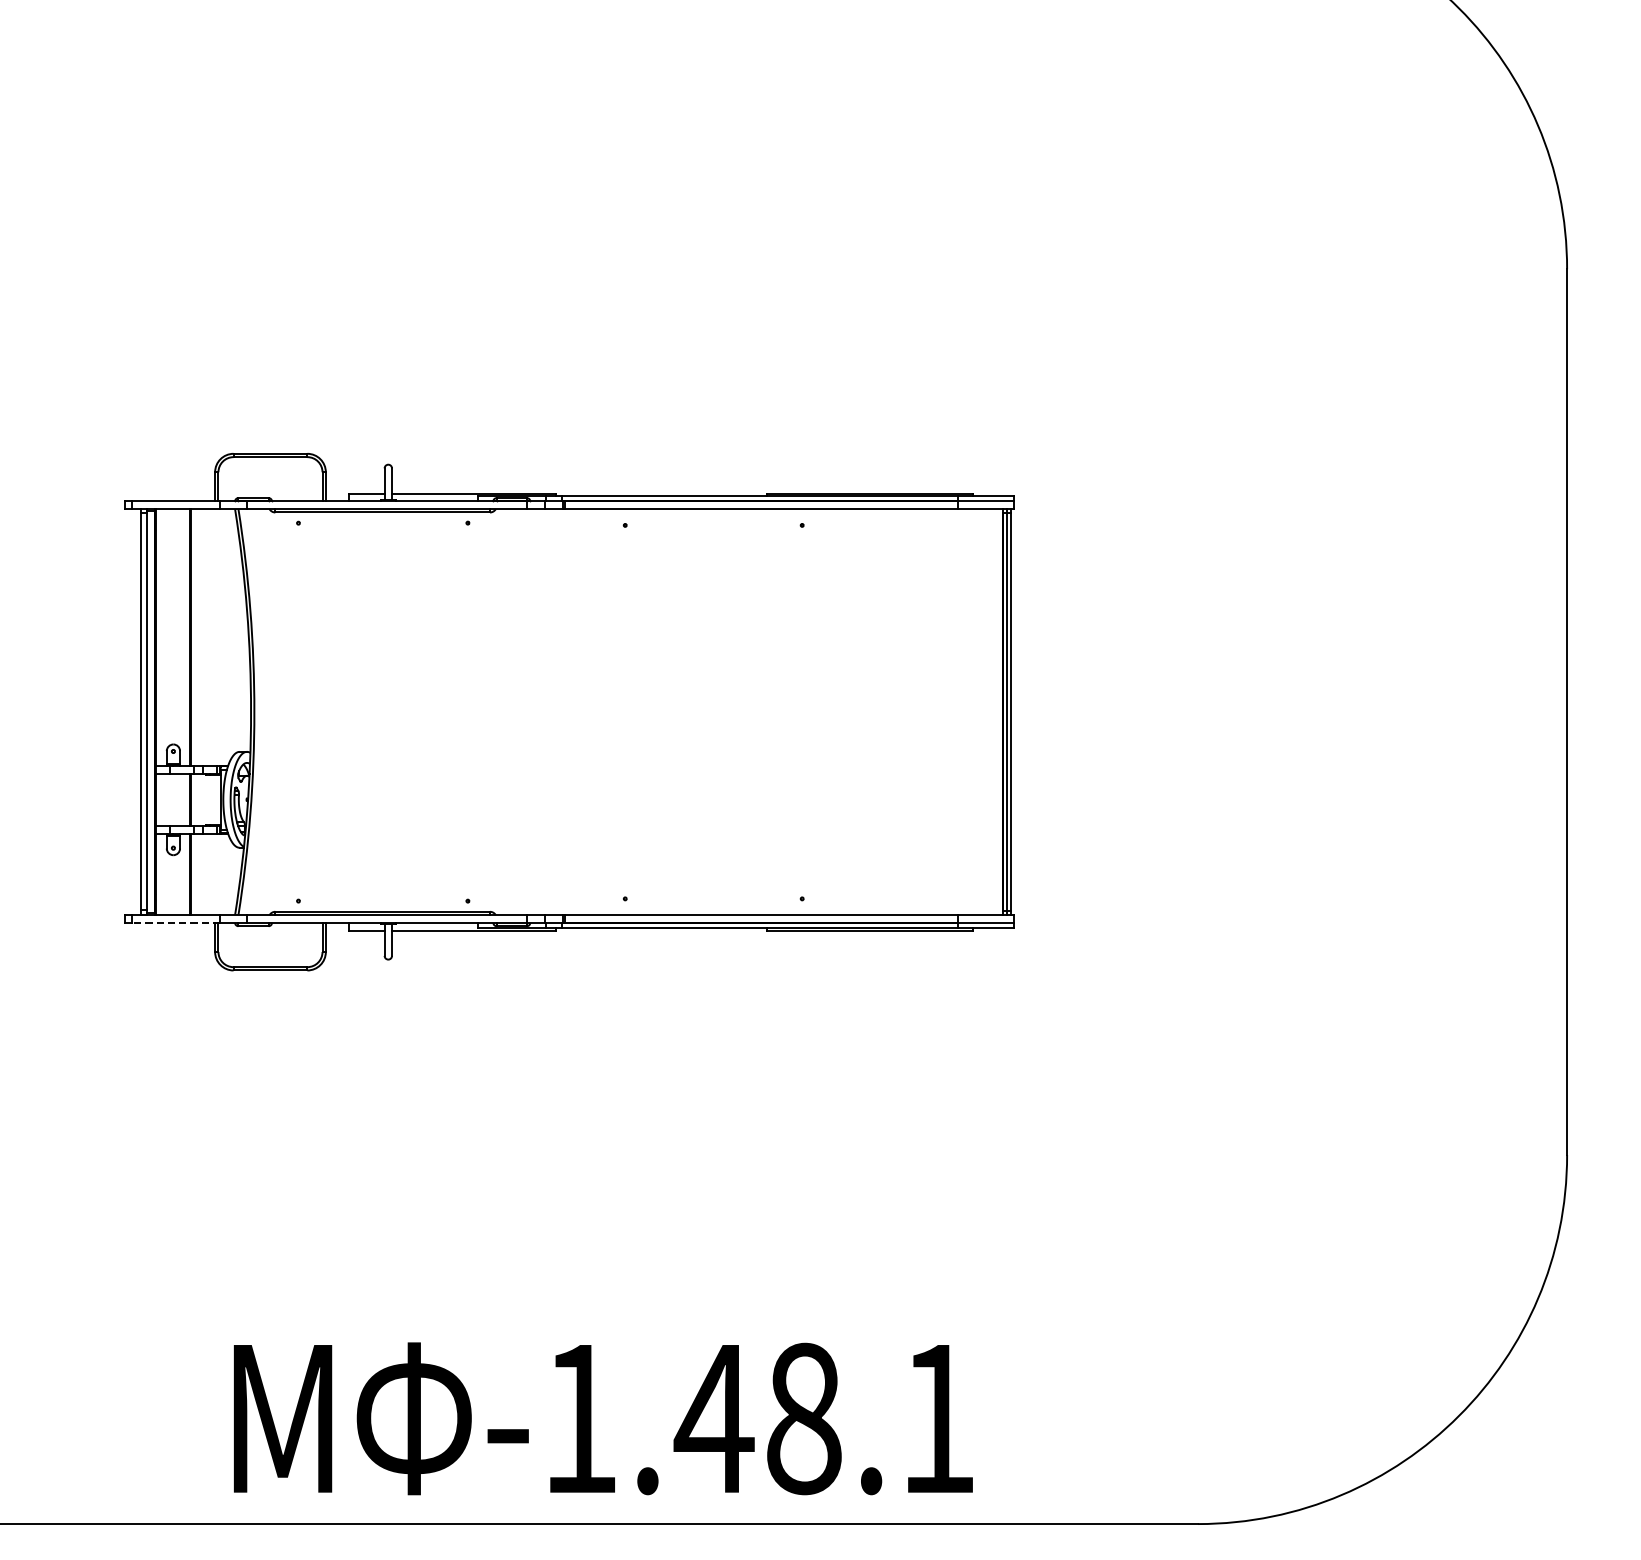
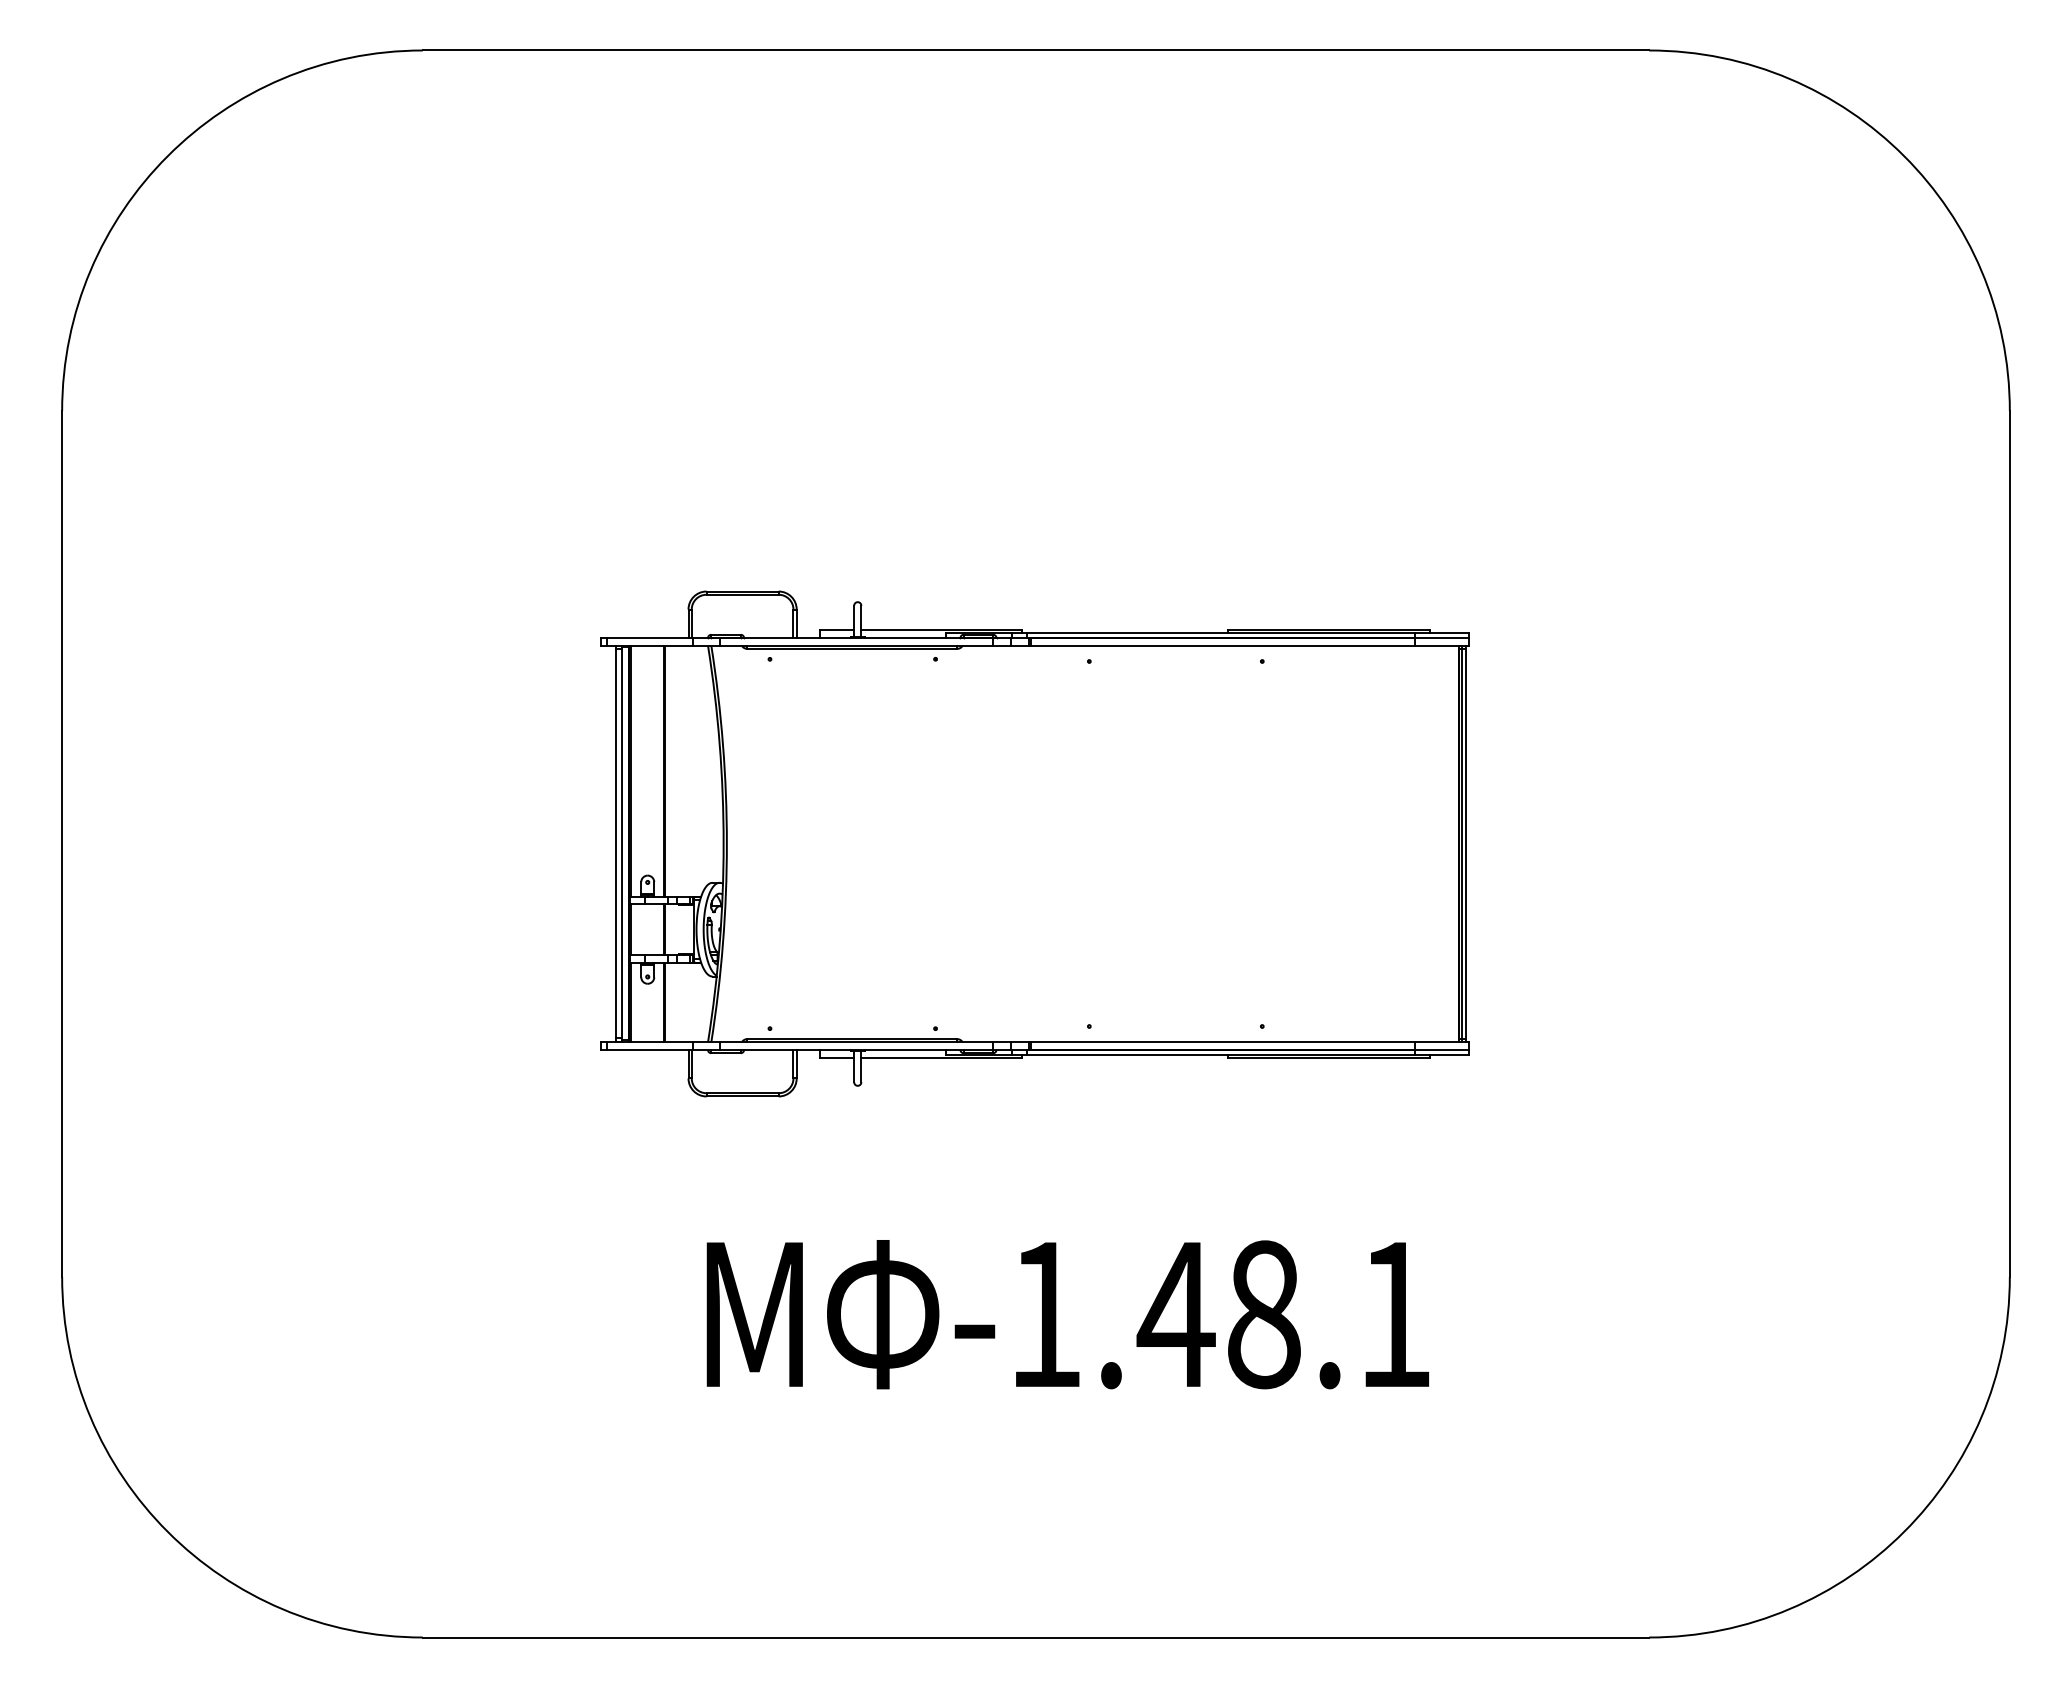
line: (175, 922) -> (649, 1049), dashed -> solid
text: (602, 1418) -> (1067, 1314), moved

